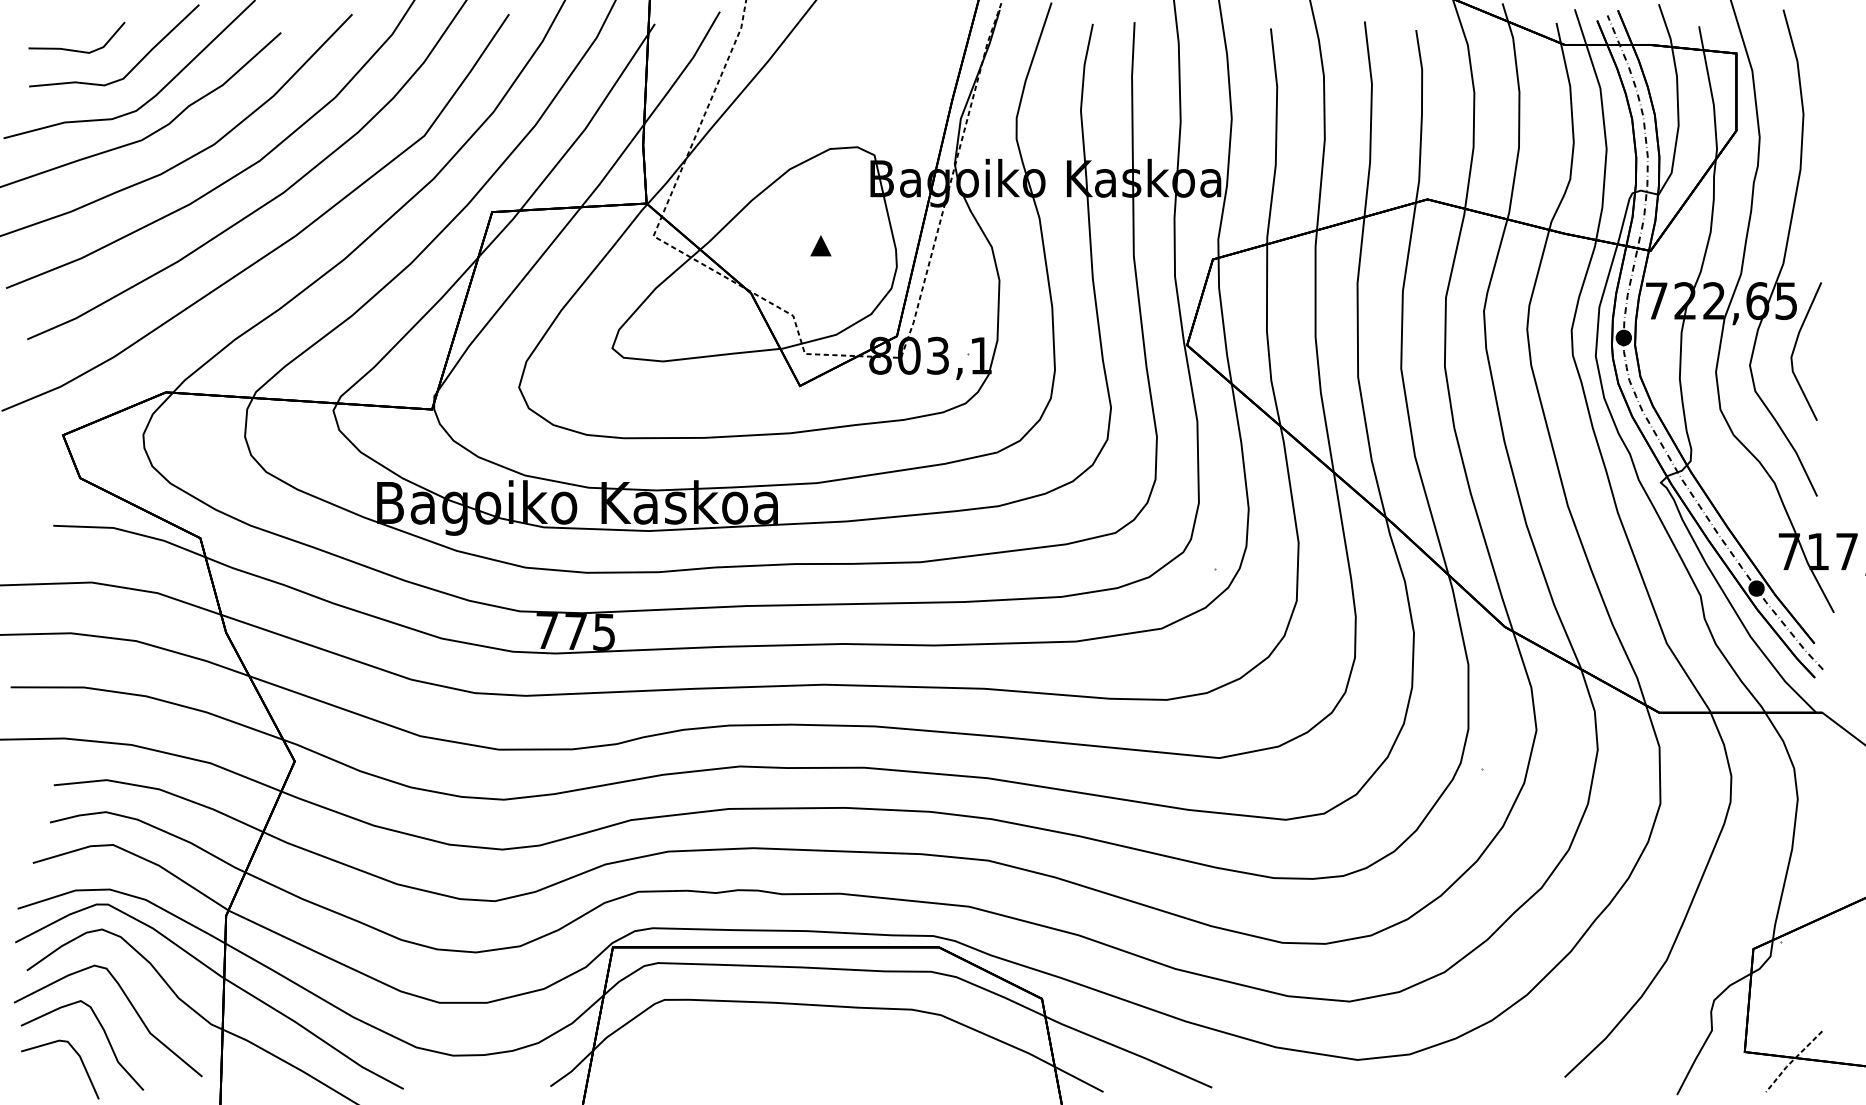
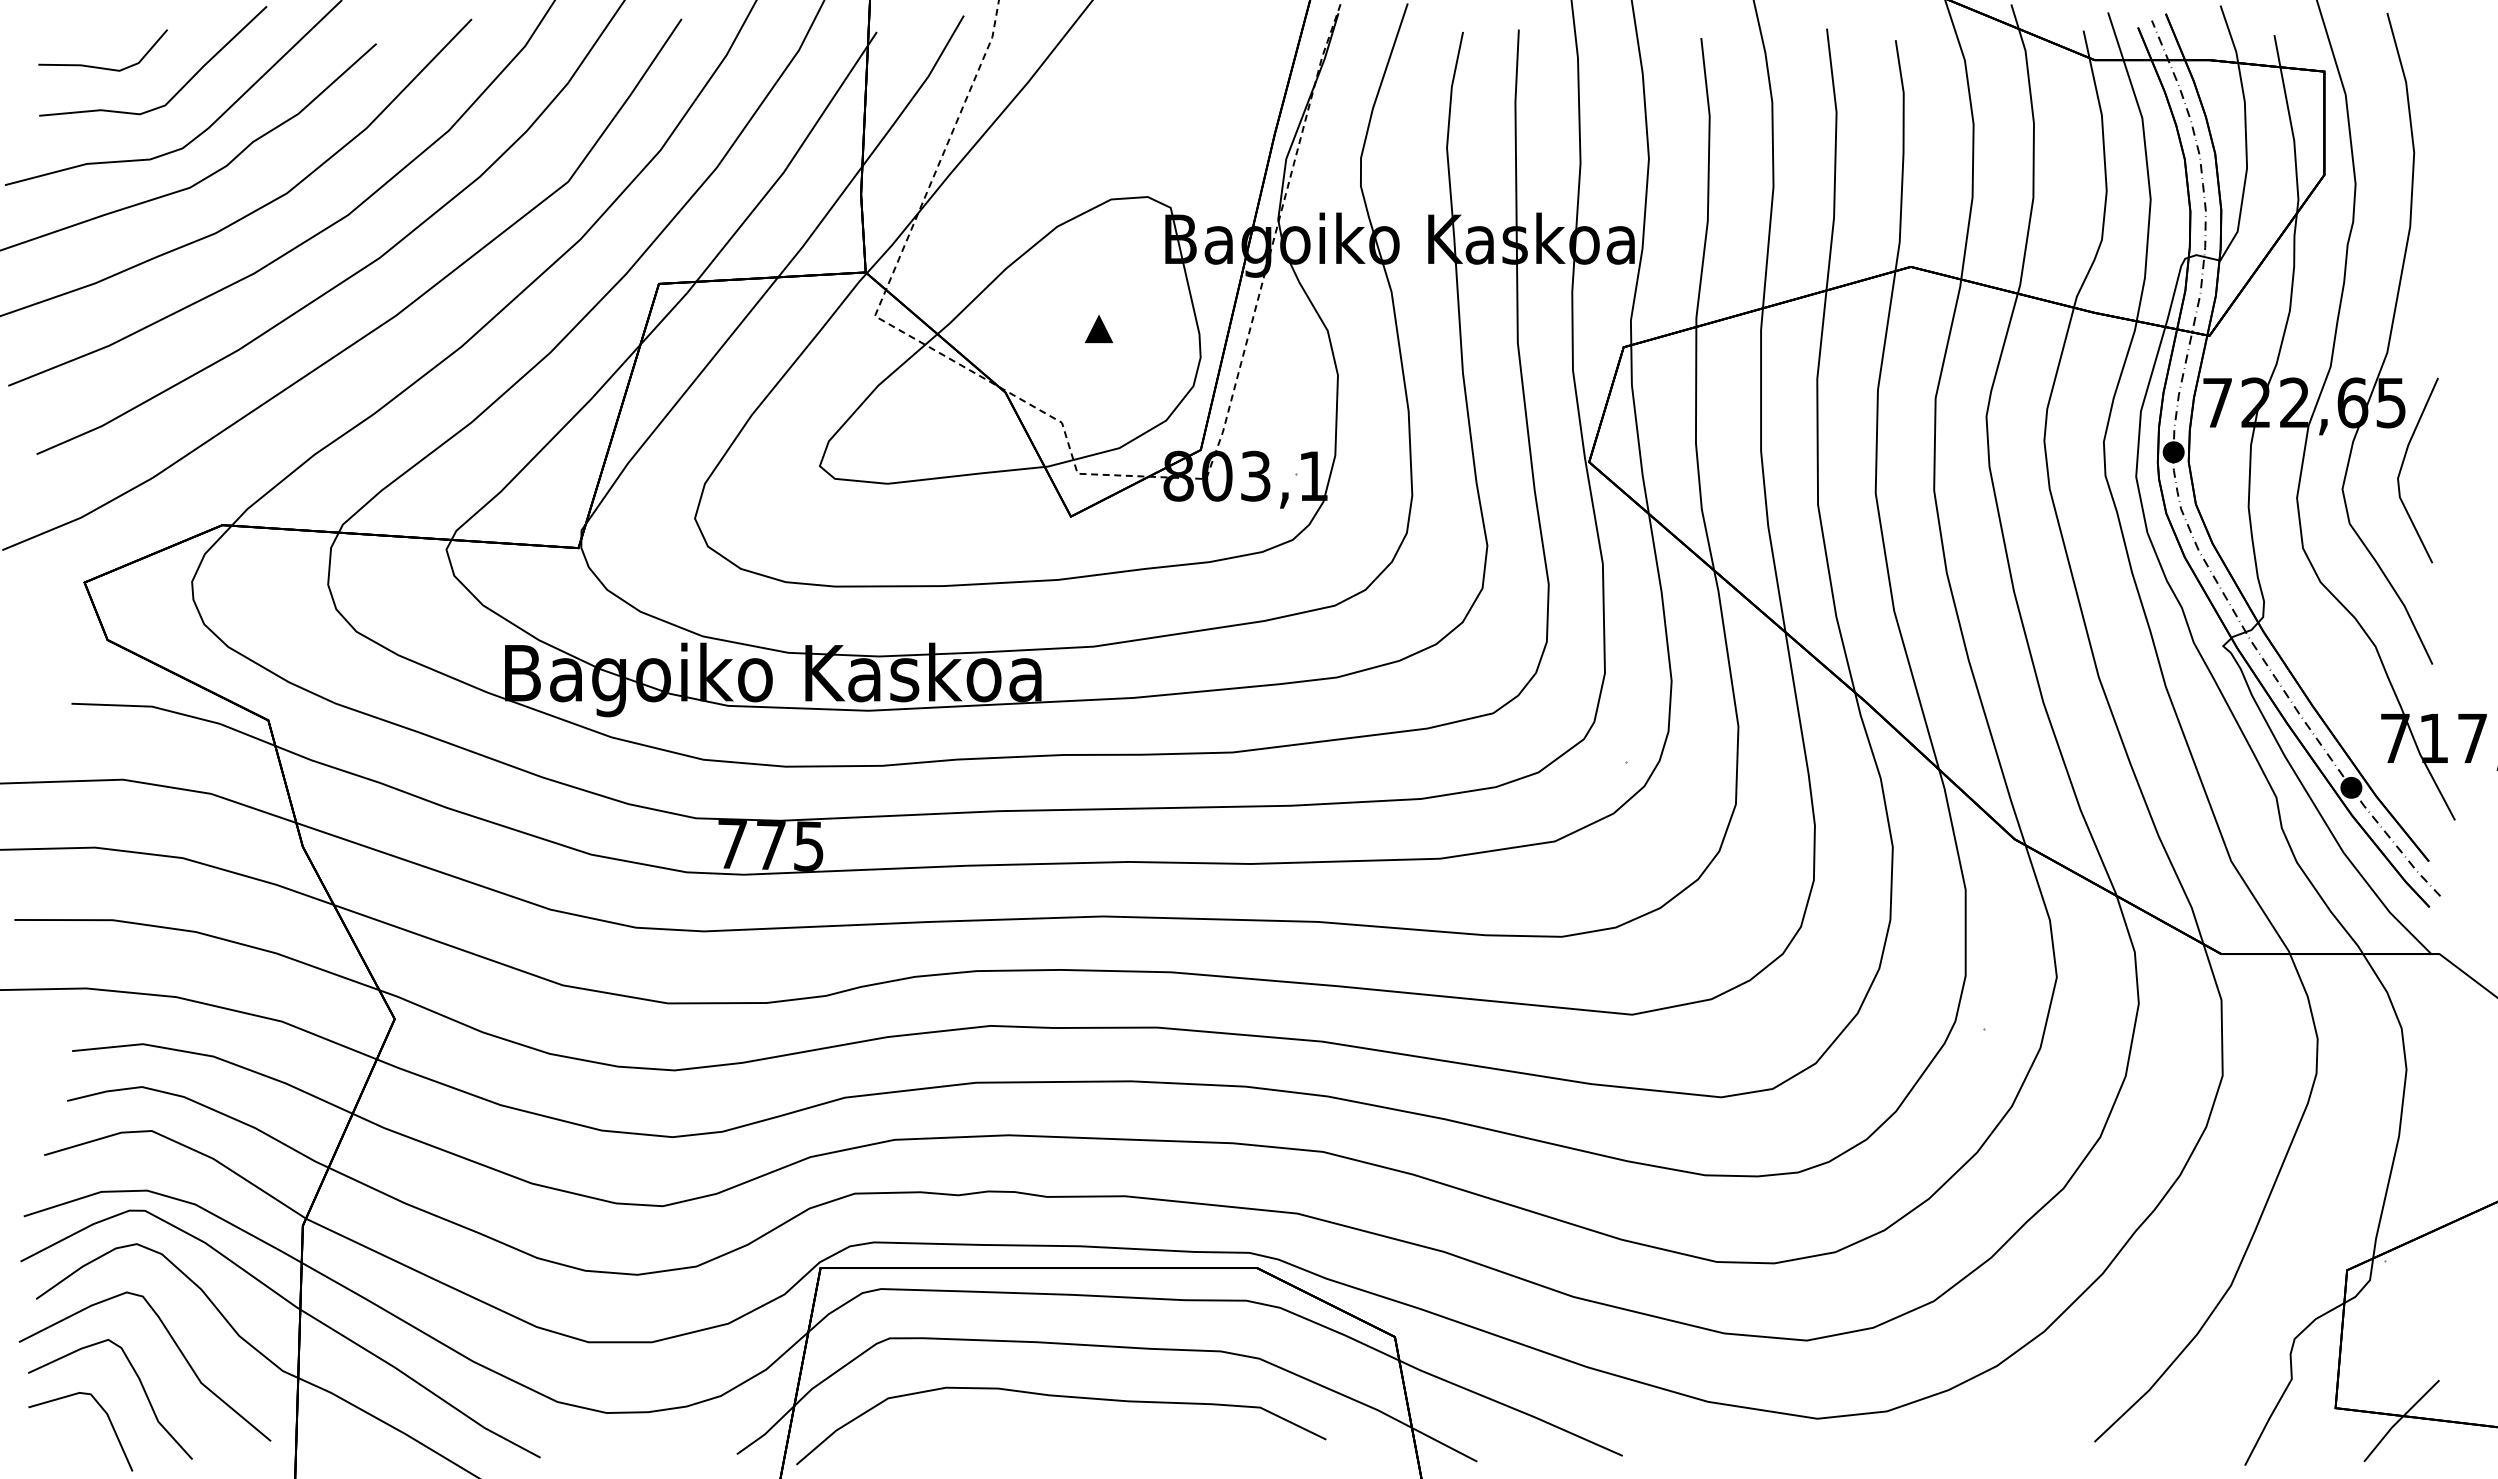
curve: (792, 1044) -> (1061, 1397), added
line: (1792, 1061) -> (2399, 1420), dashed -> solid

